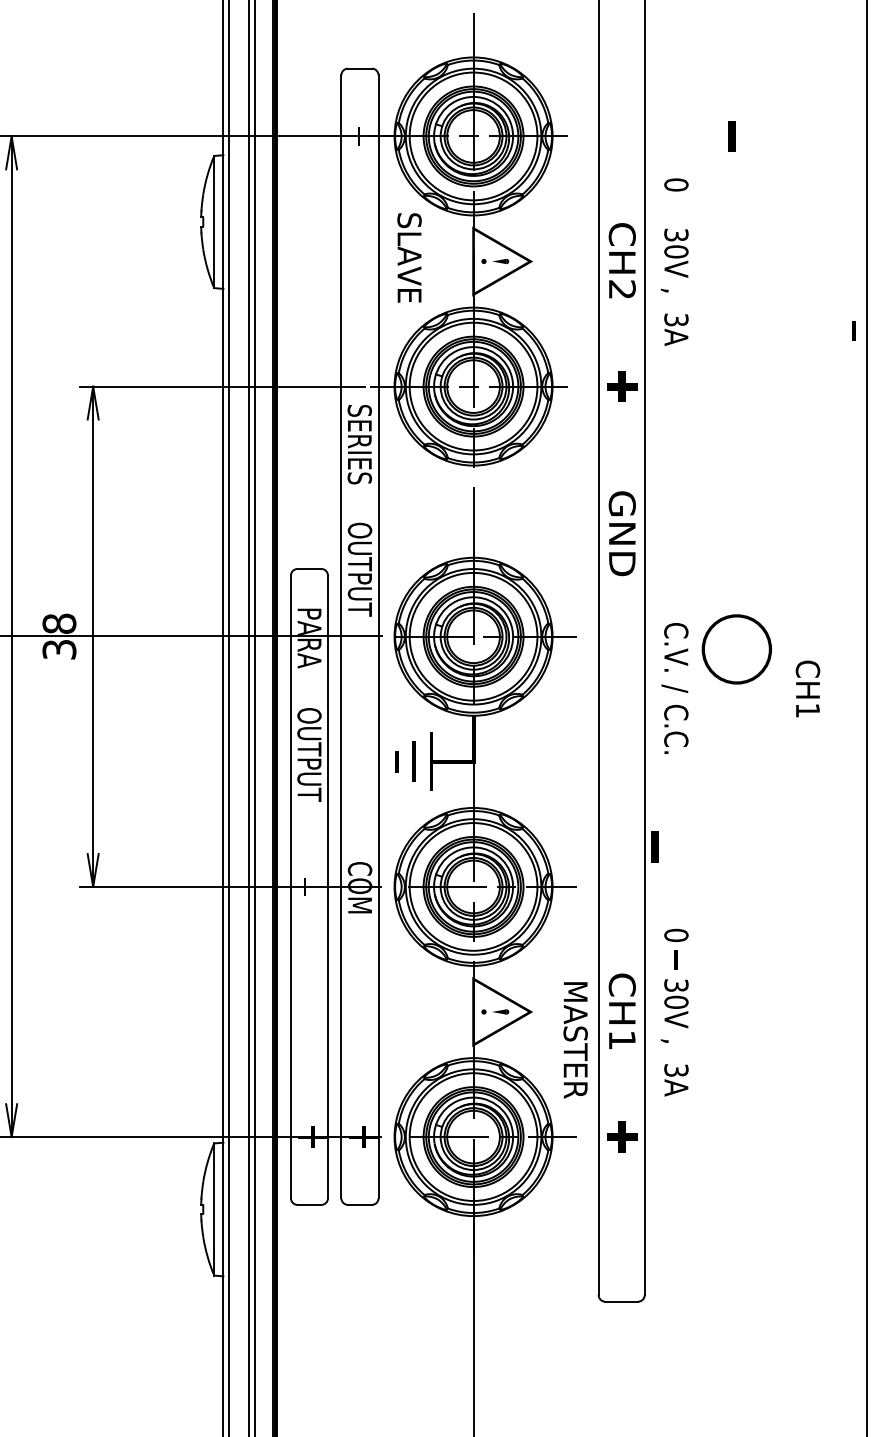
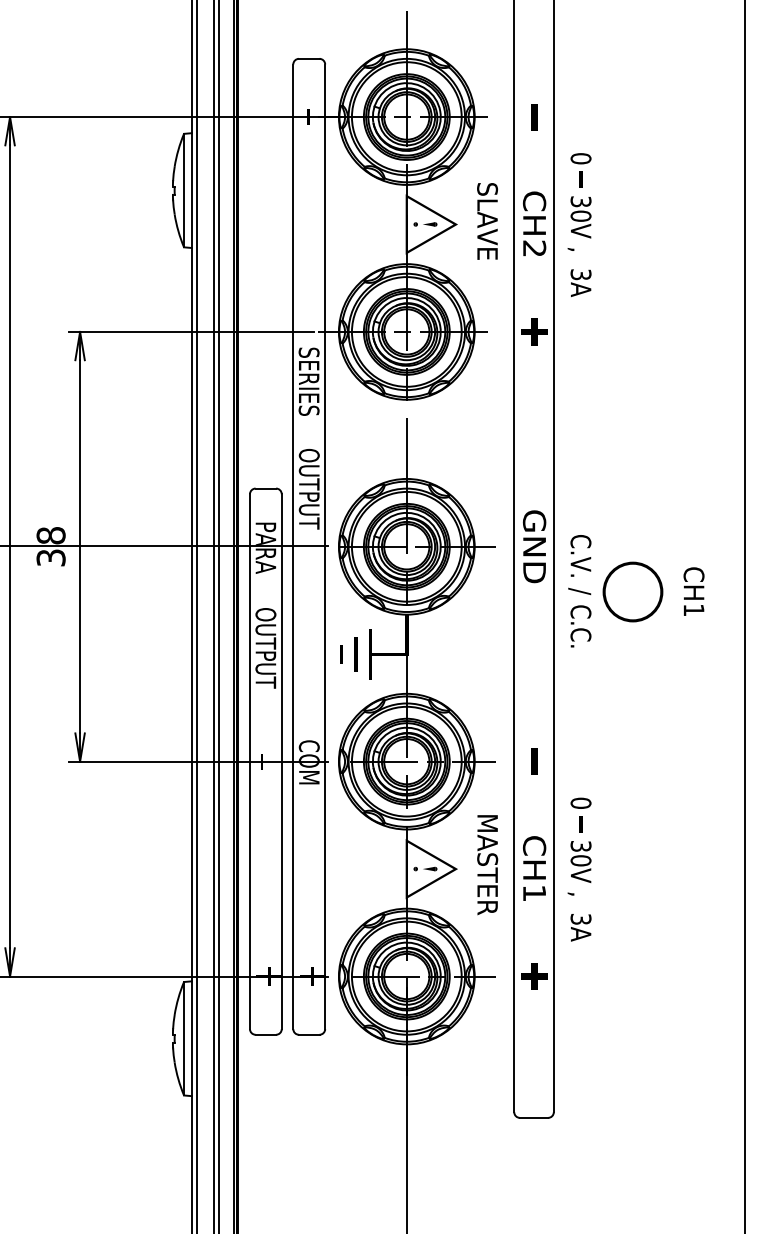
line: (731, 136) -> (533, 117), moved
text: (409, 257) -> (487, 221), moved
line: (853, 330) -> (580, 178), moved
text: (621, 533) -> (533, 546), moved
part: (736, 649) -> (632, 592), moved
line: (654, 846) -> (533, 761), moved
text: (575, 1040) -> (487, 865), moved

